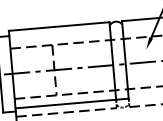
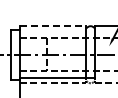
line: (59, 26) -> (53, 26), solid -> dashed

